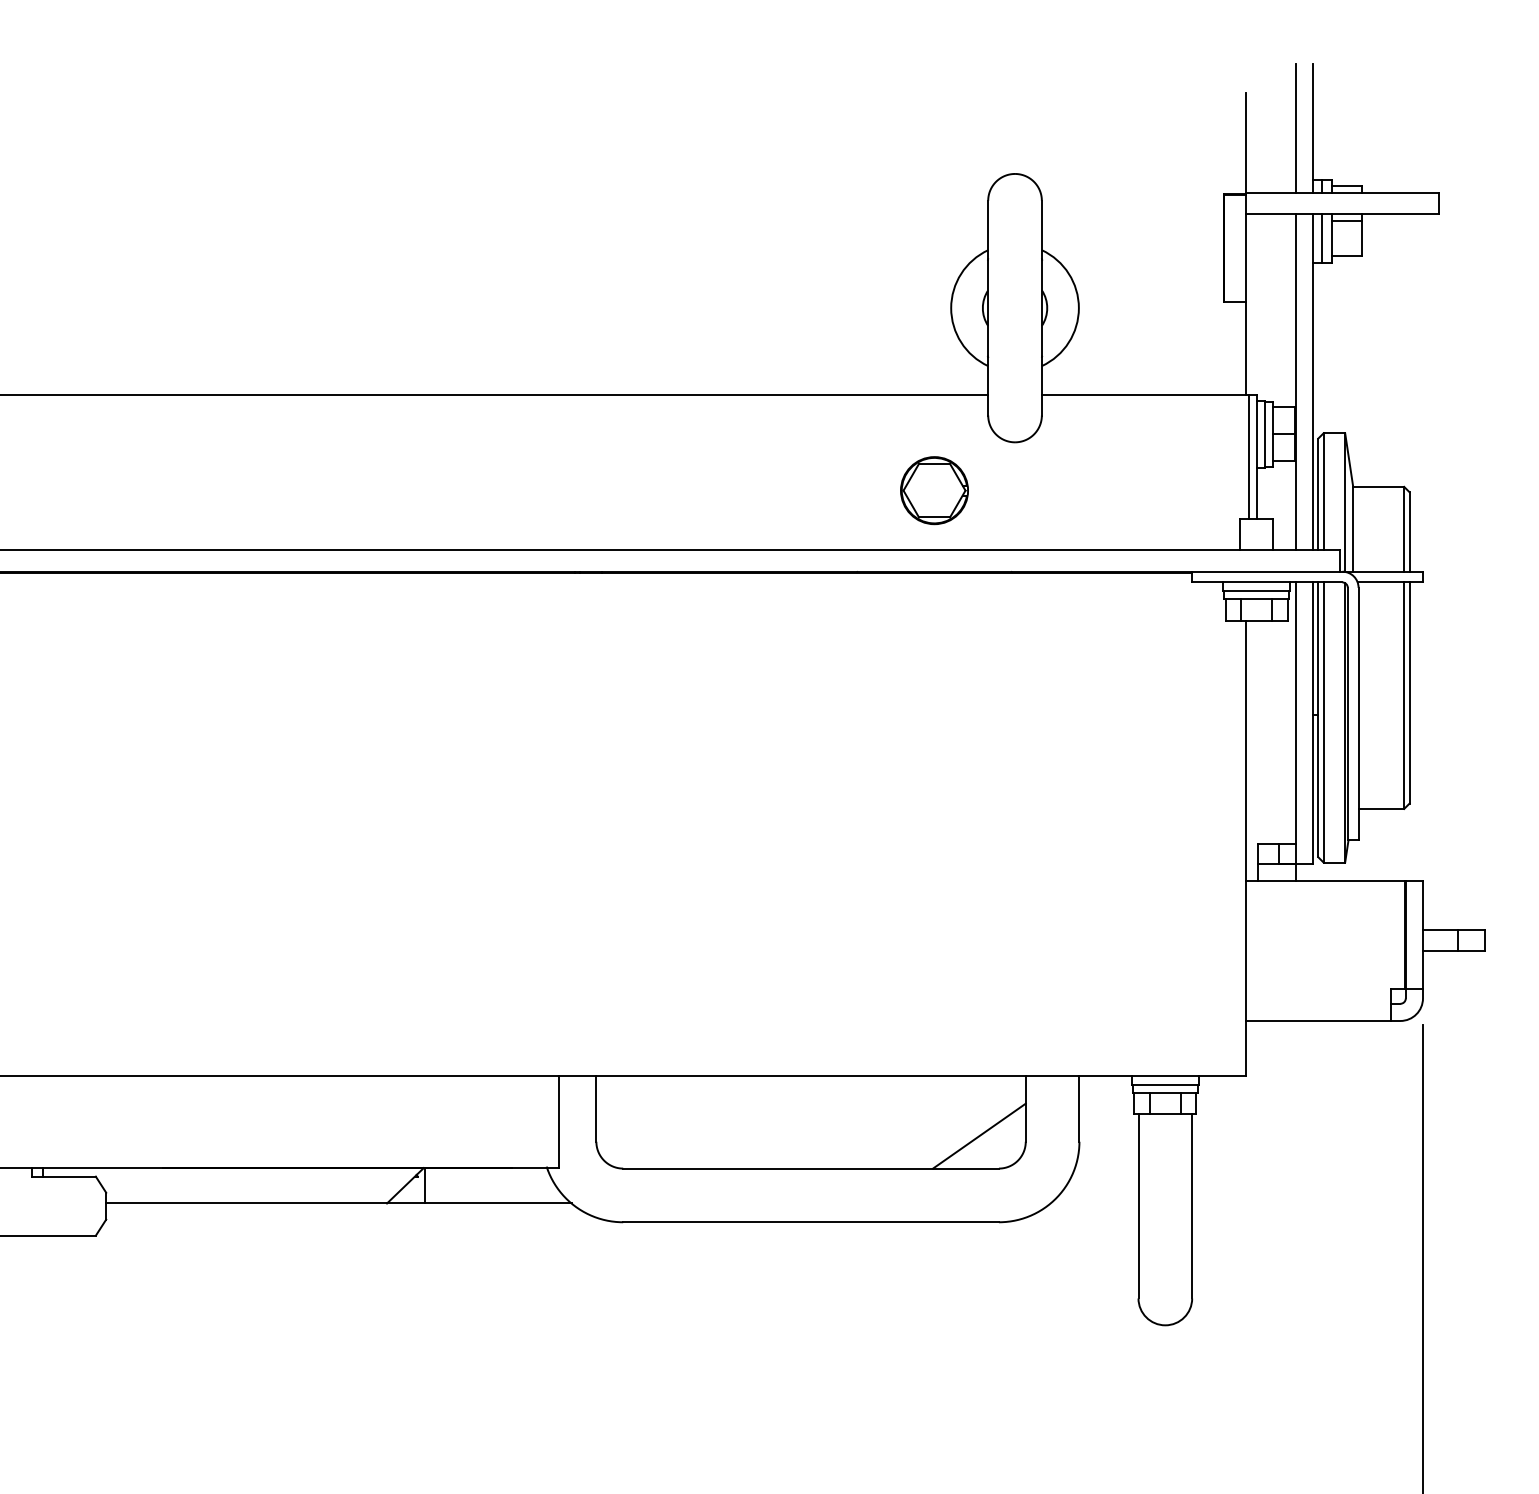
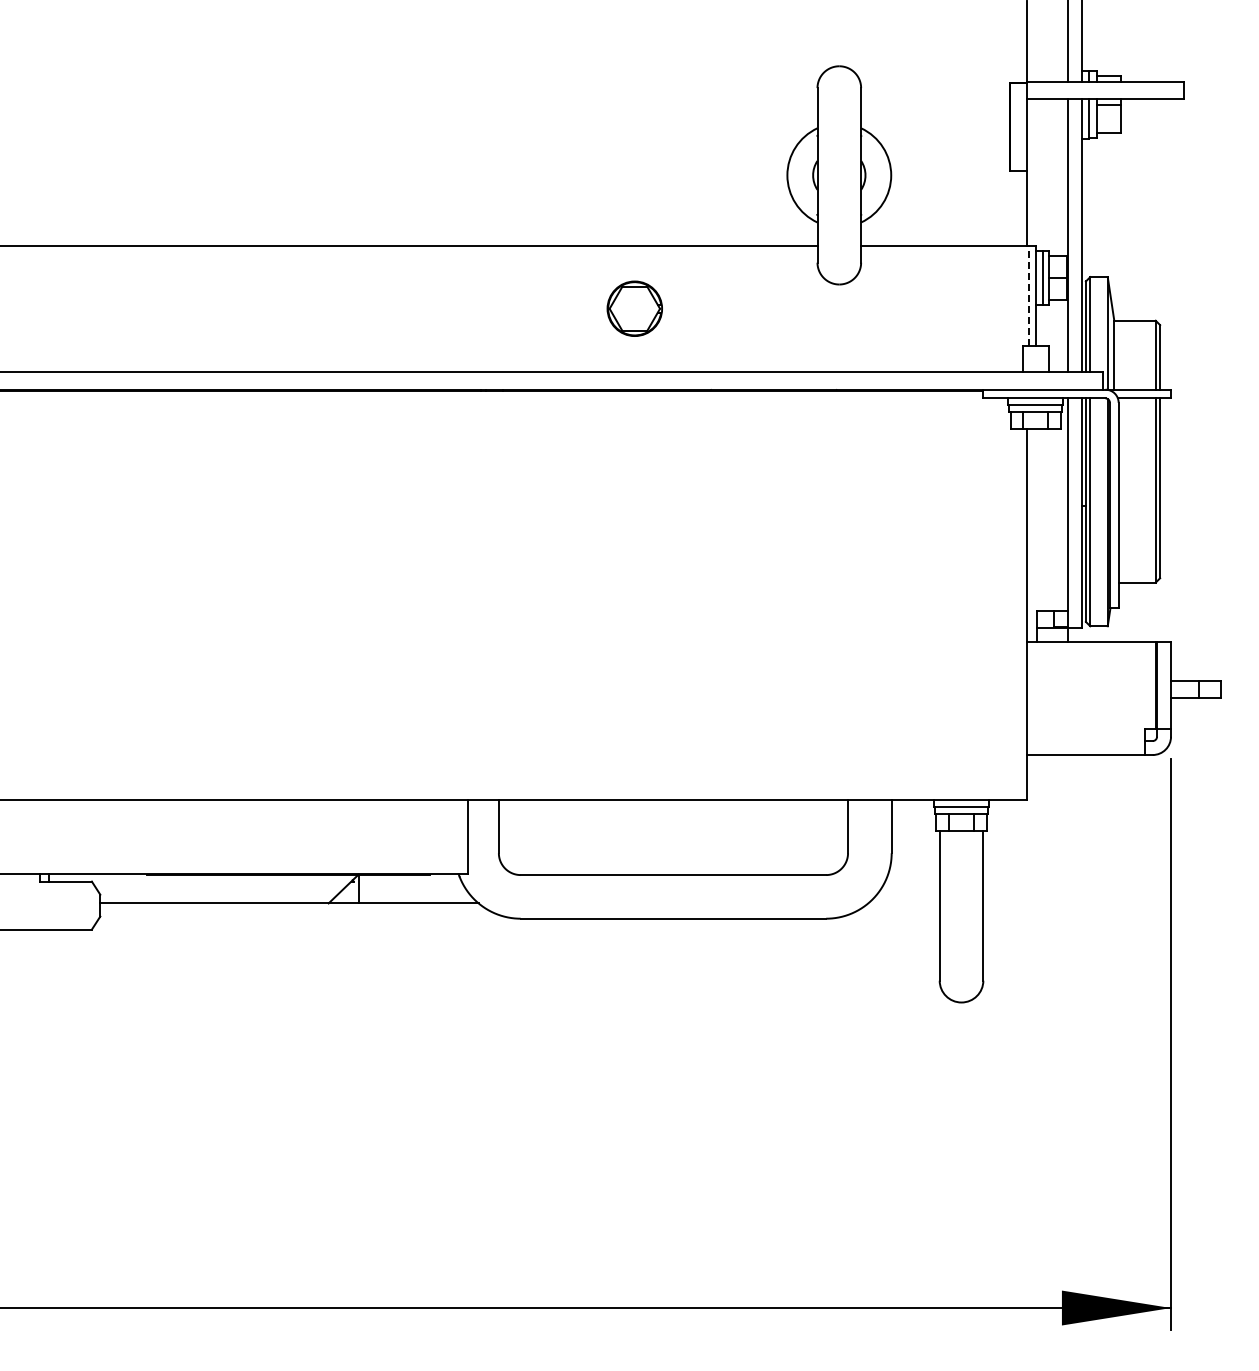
line: (1248, 455) -> (1029, 295), solid -> dashed
part: (934, 490) -> (634, 308), moved
line: (979, 1135) -> (810, 848), removed

